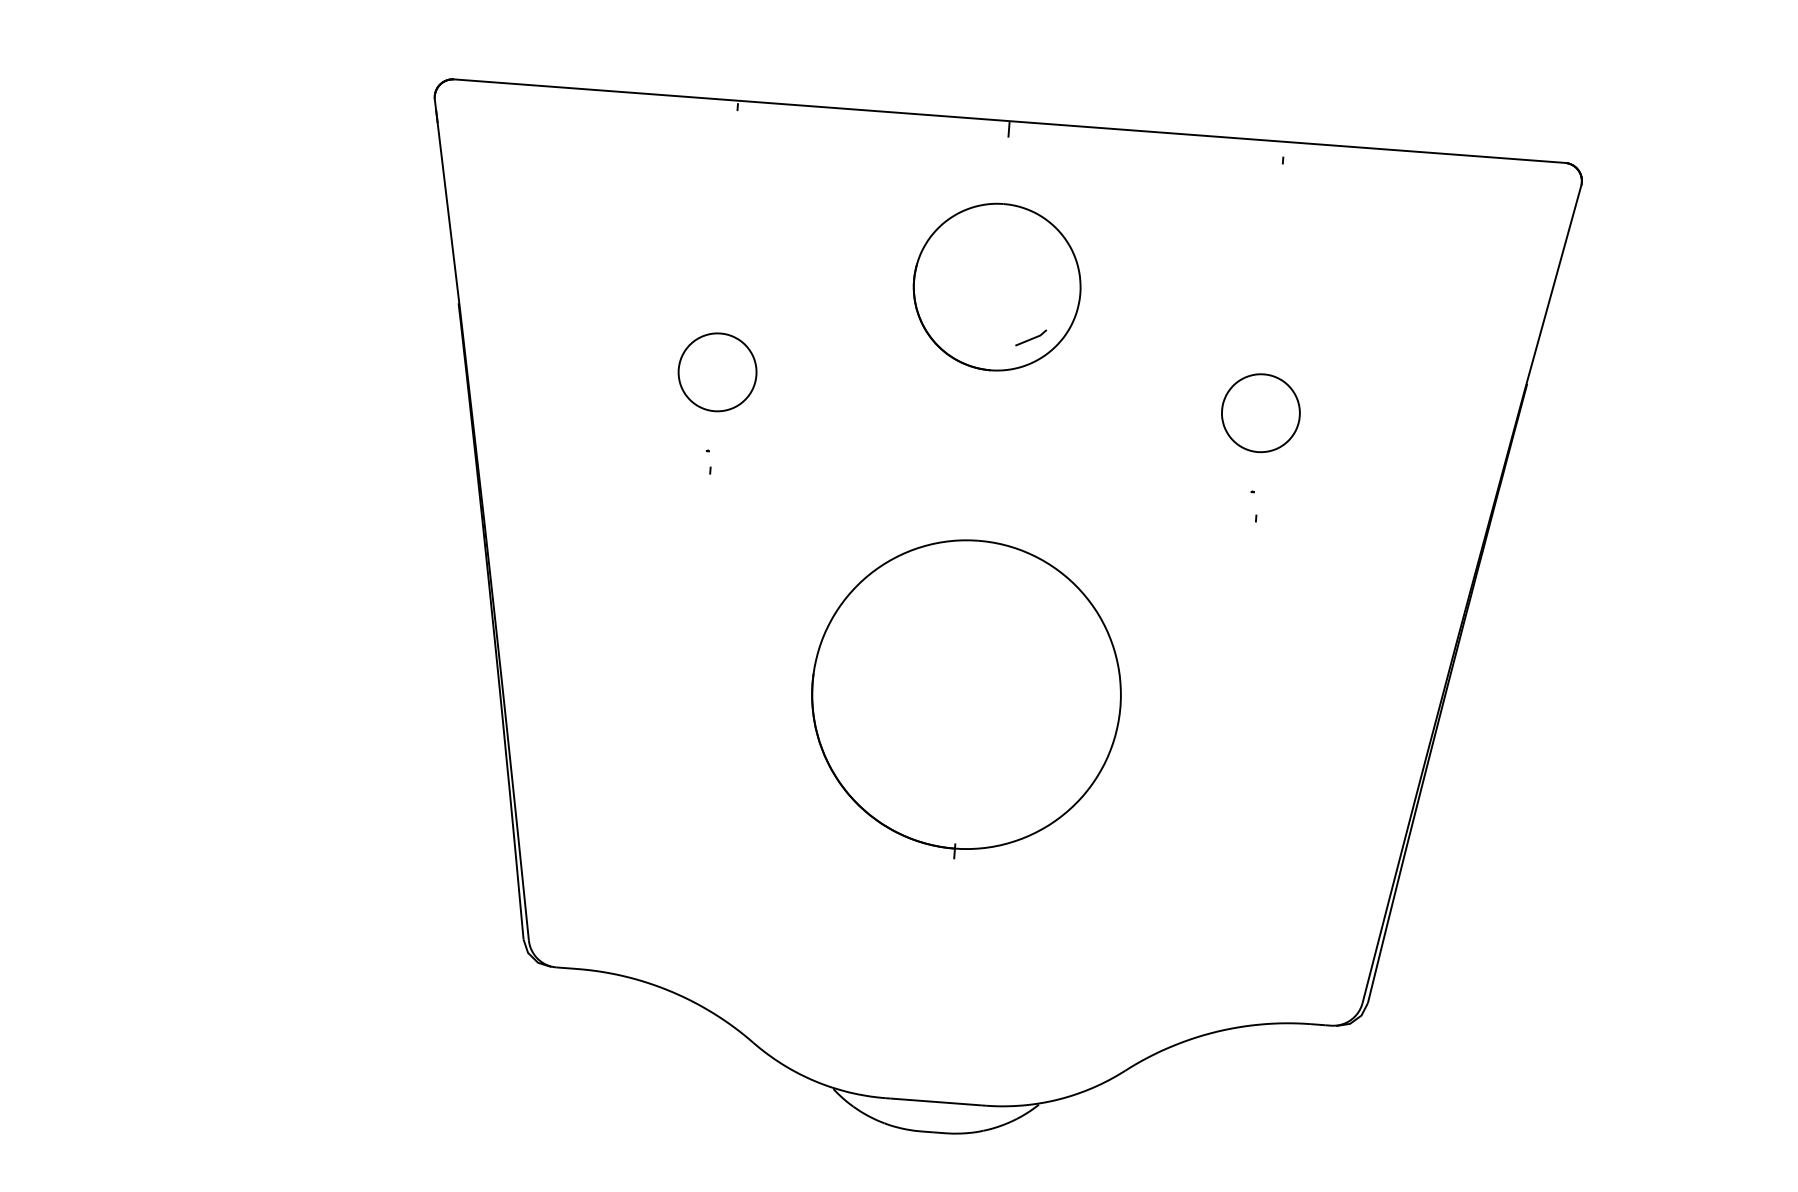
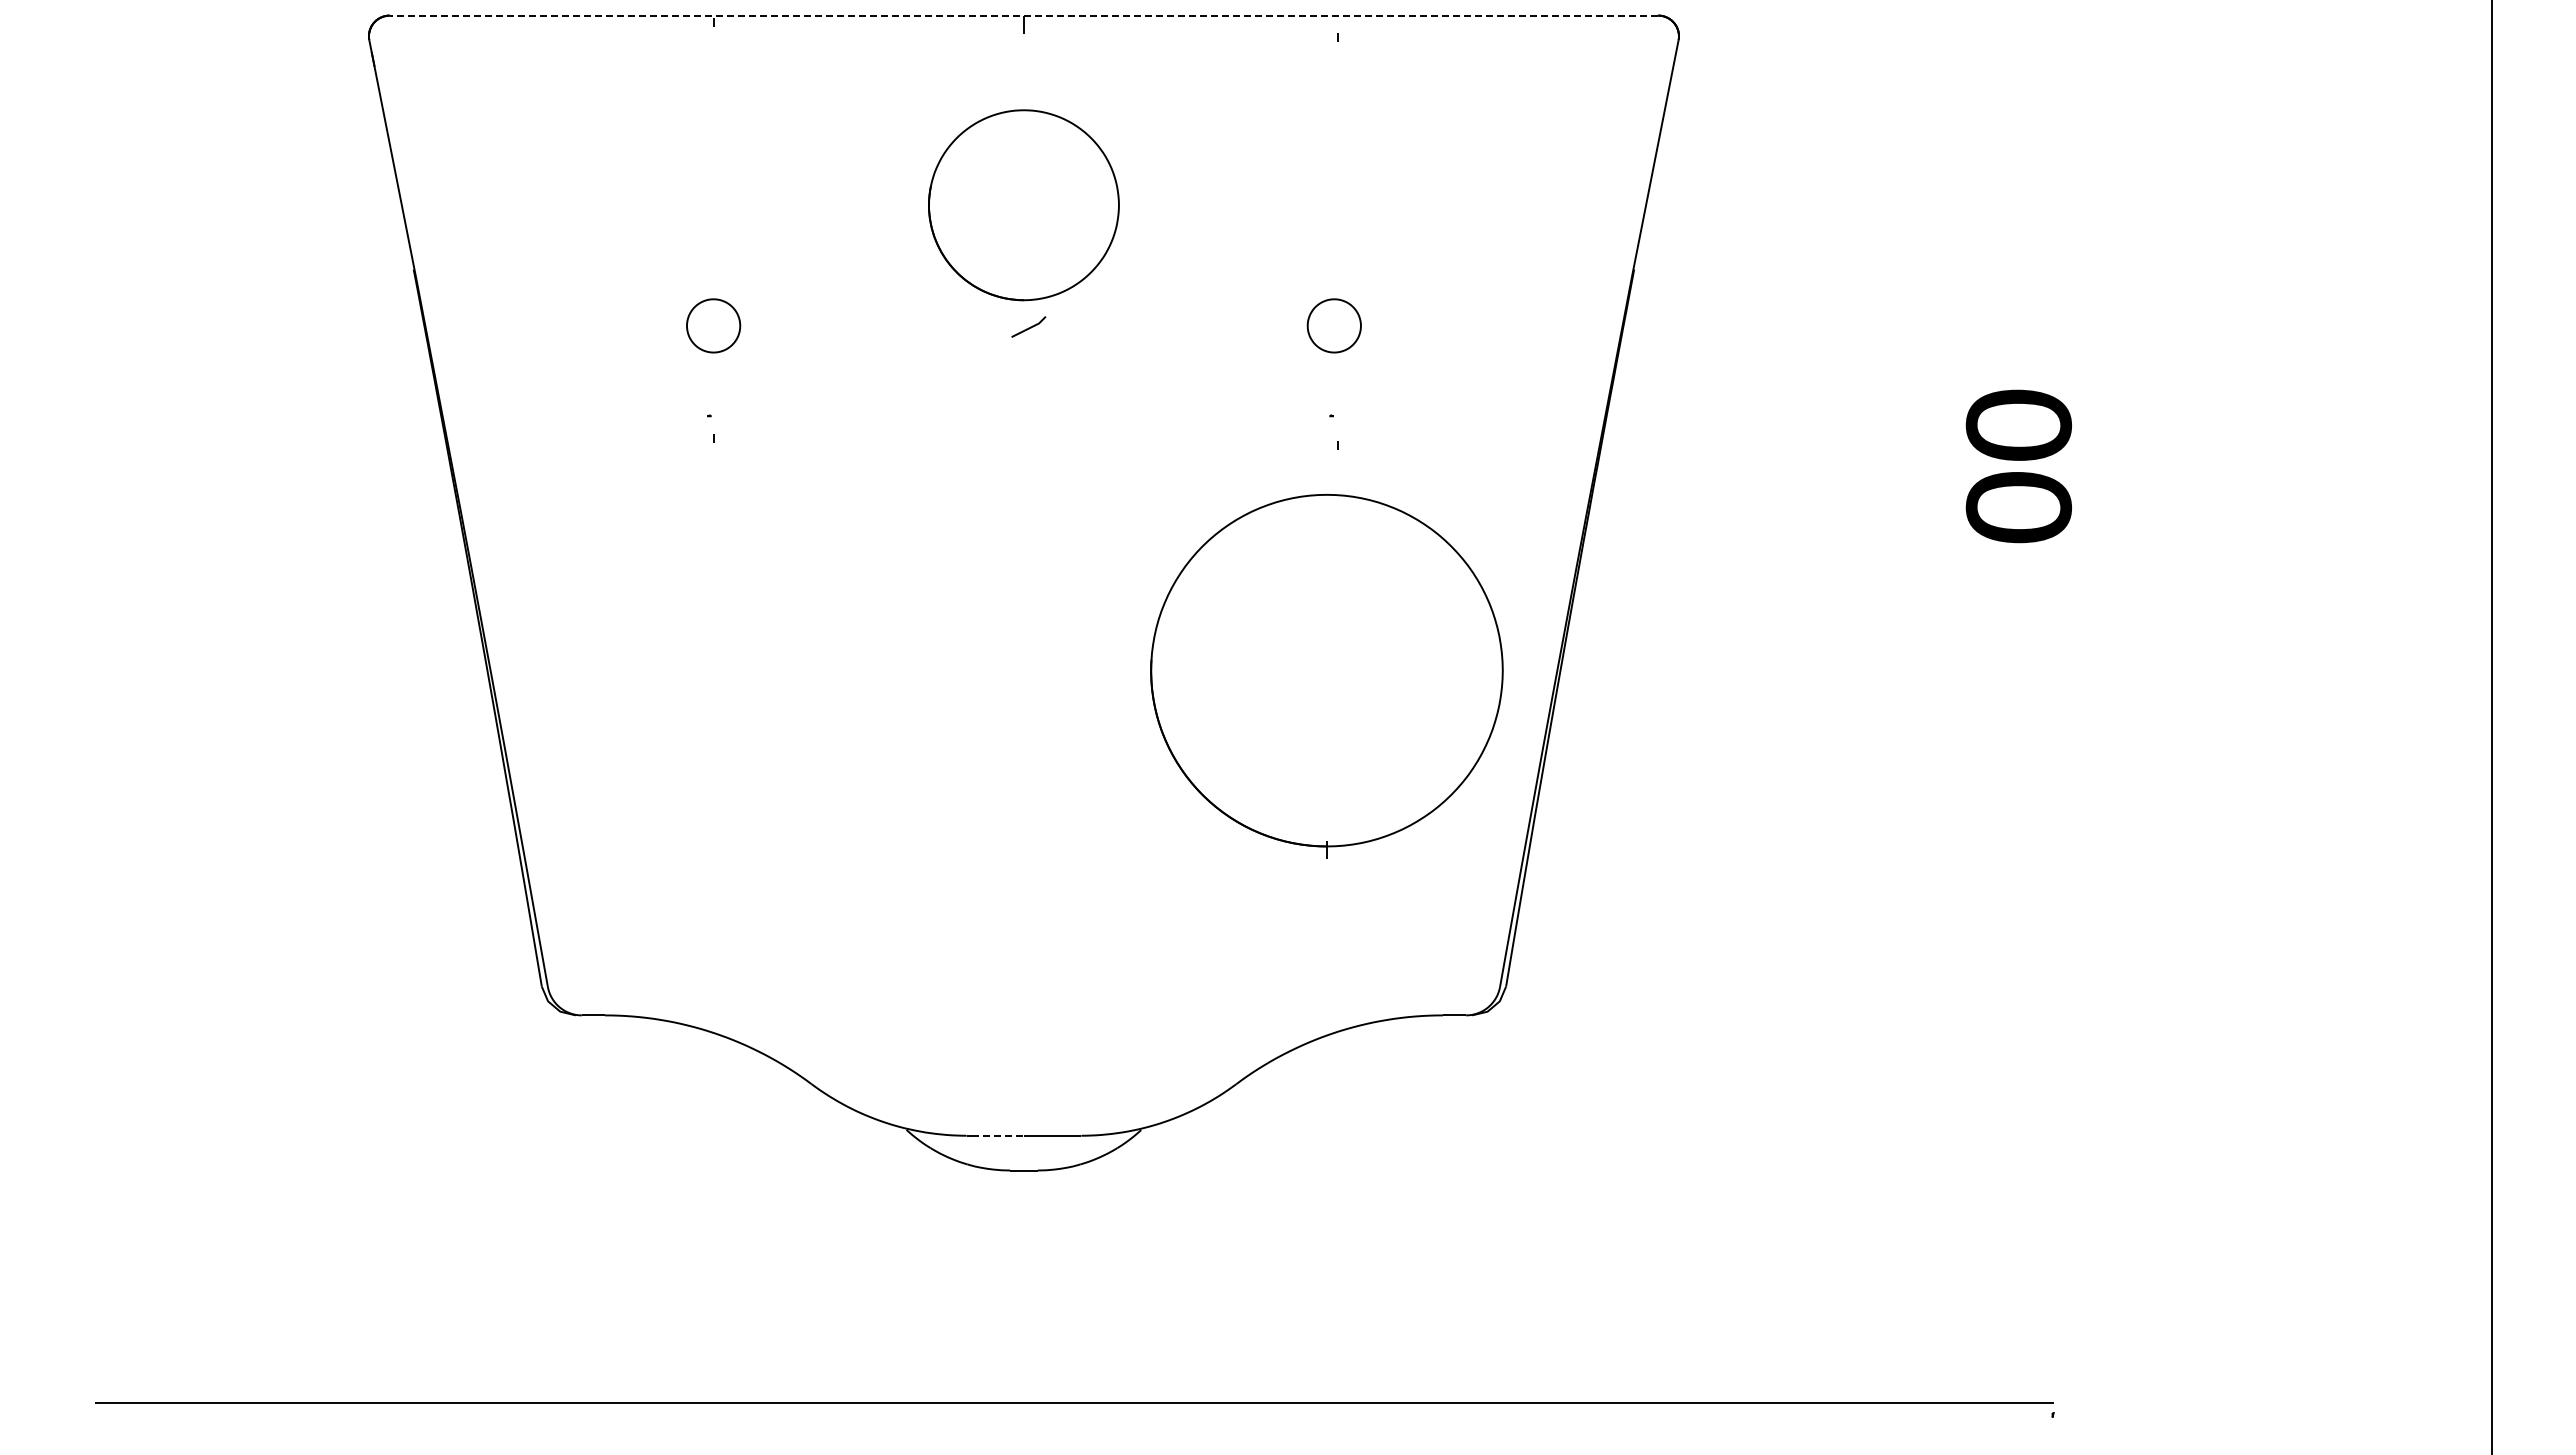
line: (1009, 120) -> (1023, 15), solid -> dashed
line: (1030, 338) -> (1028, 327), moved
part: (717, 372) -> (713, 325), size x0.6
part: (1261, 412) -> (1334, 325), size x0.6
part: (965, 699) -> (1326, 676), moved
line: (913, 1100) -> (998, 1135), solid -> dashed

